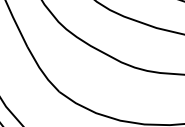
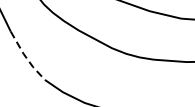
line: (42, 71) -> (26, 58), solid -> dashed

